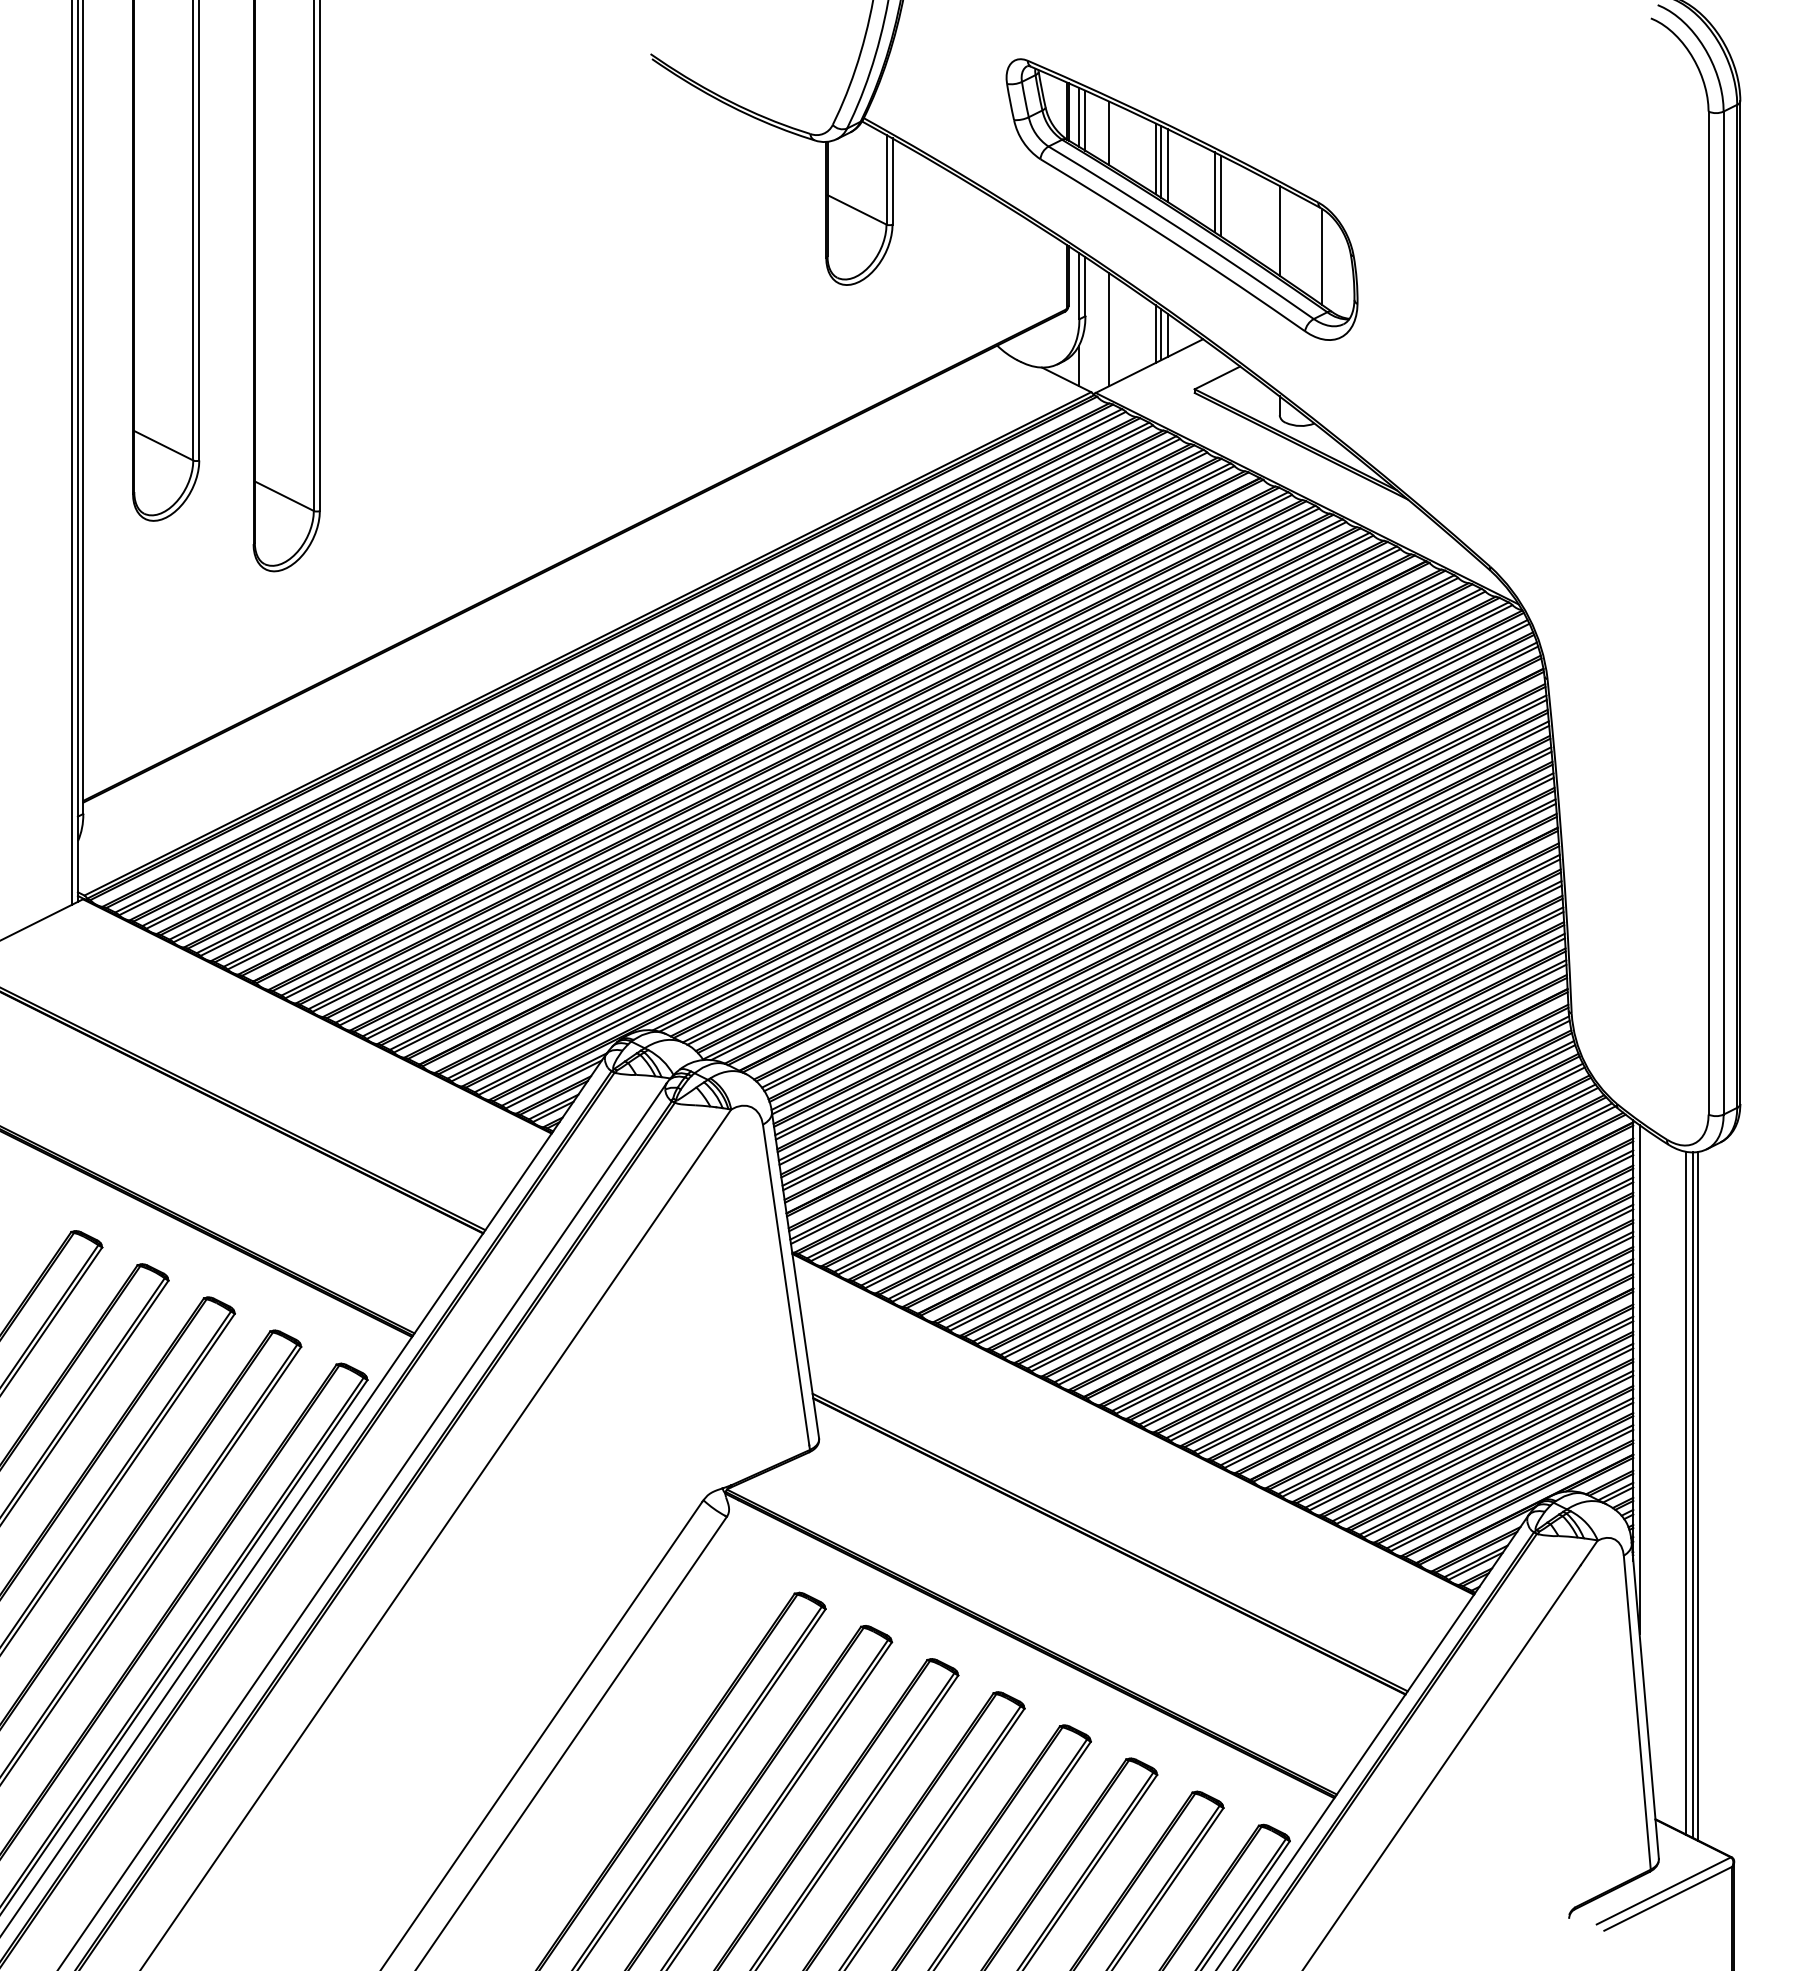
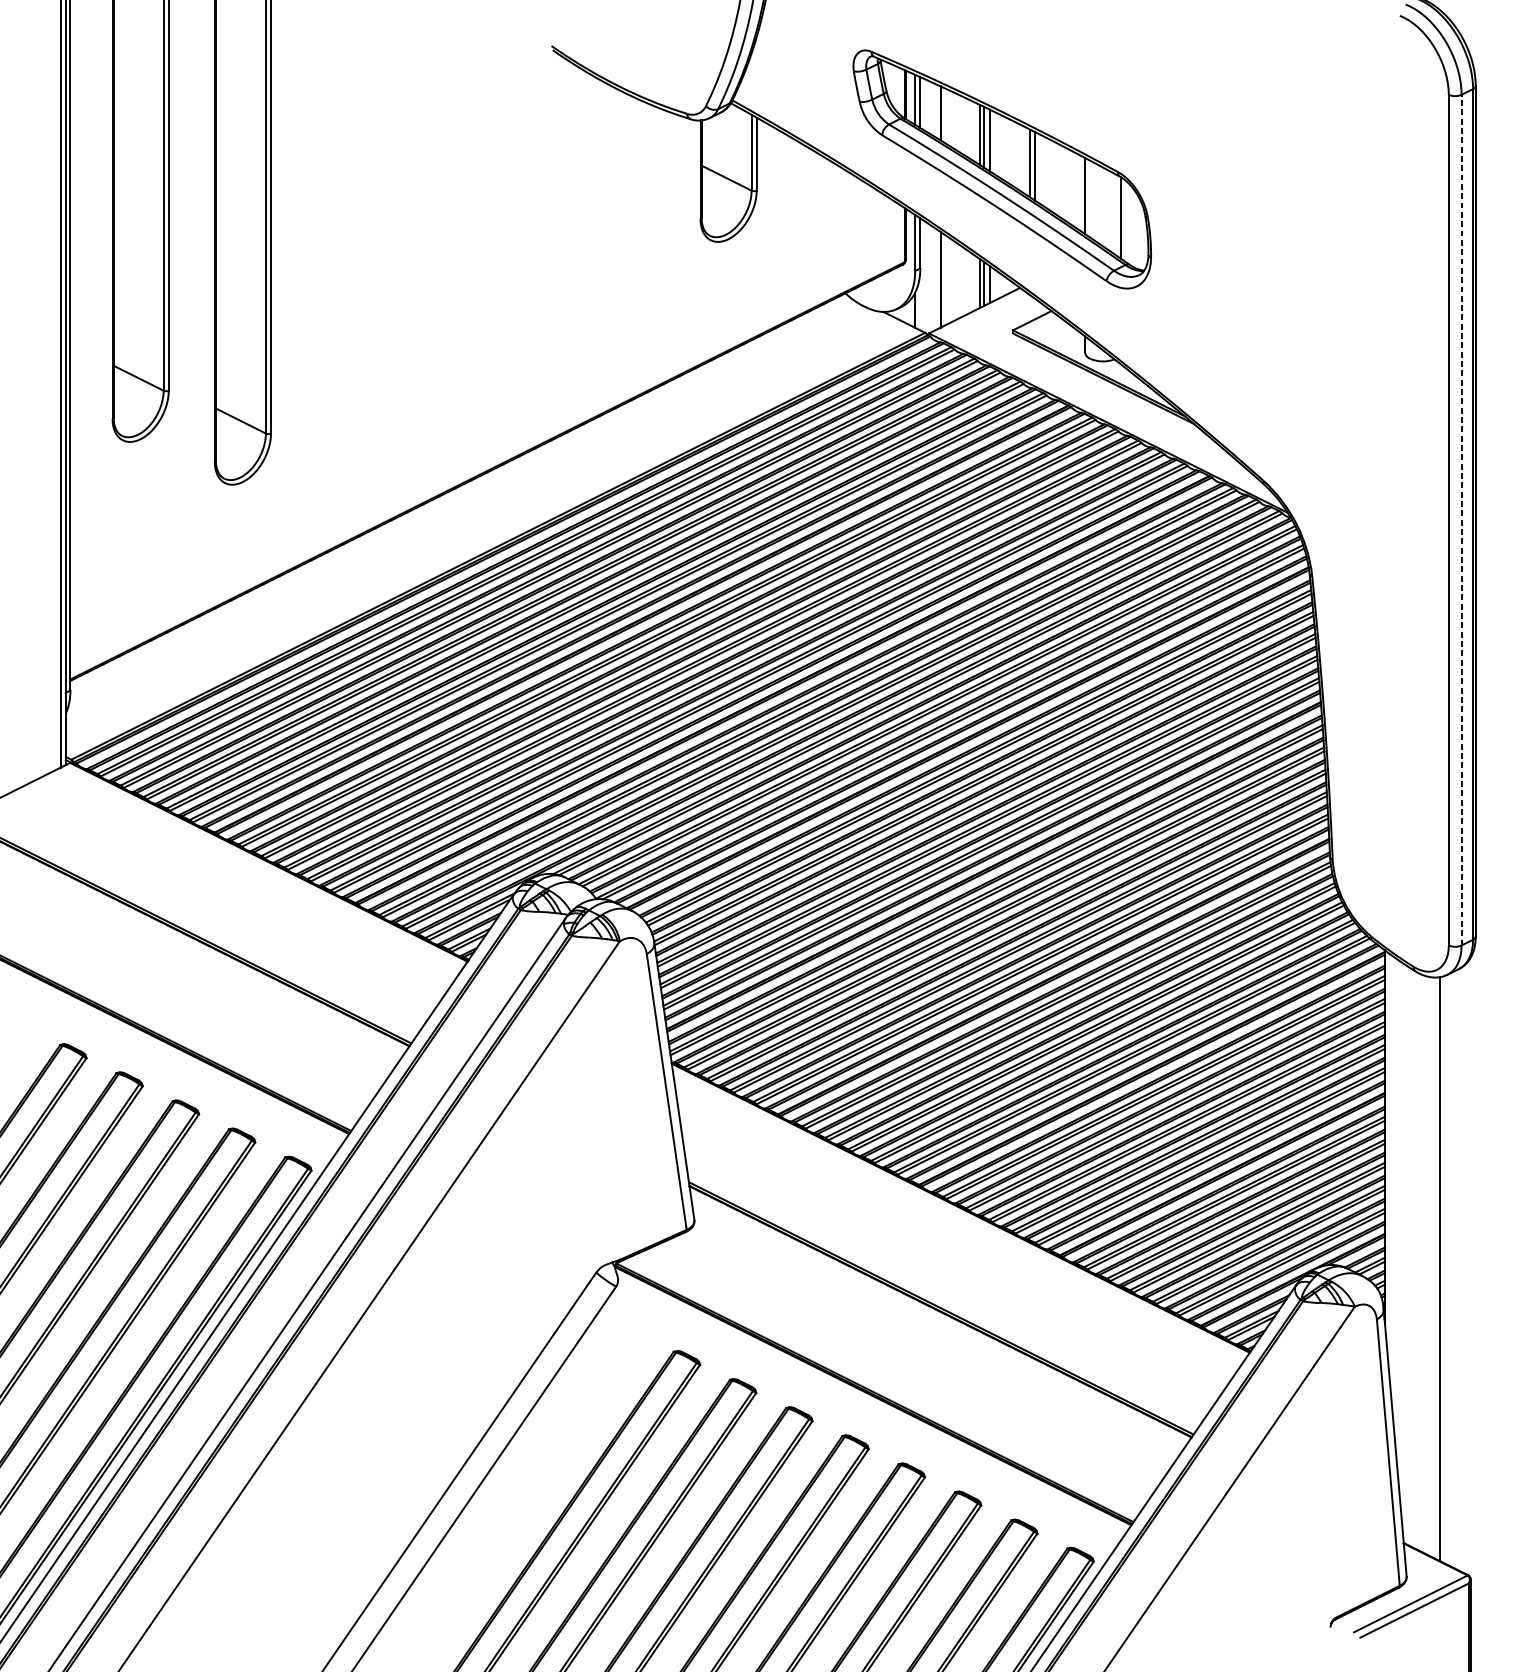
line: (1723, 613) -> (1461, 520), solid -> dashed
line: (1639, 1379) -> (1390, 1170), removed
line: (1686, 1492) -> (1430, 1265), removed
line: (1693, 1495) -> (1436, 1268), removed

